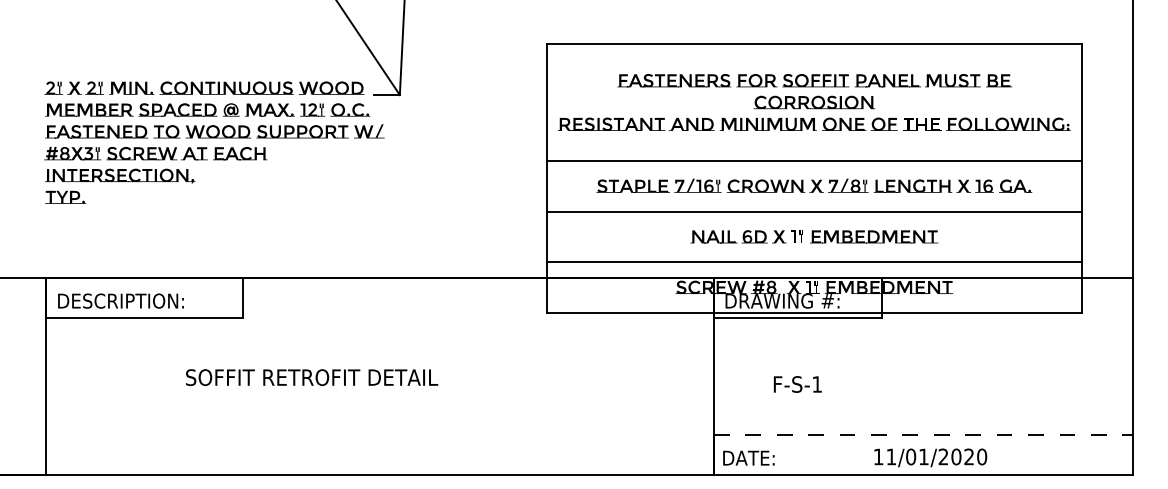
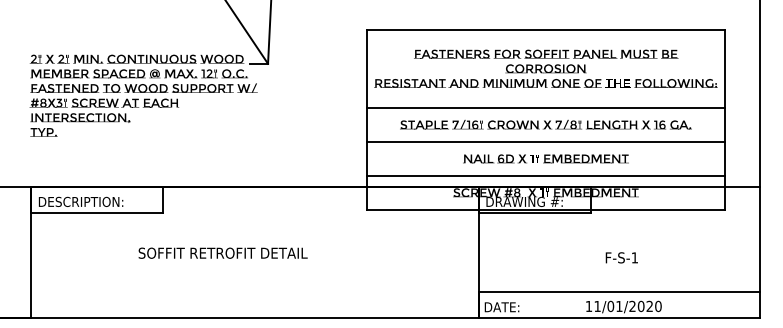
text: (311, 376) -> (222, 252), moved
text: (797, 383) -> (621, 257), moved
line: (924, 436) -> (619, 292), dashed -> solid

